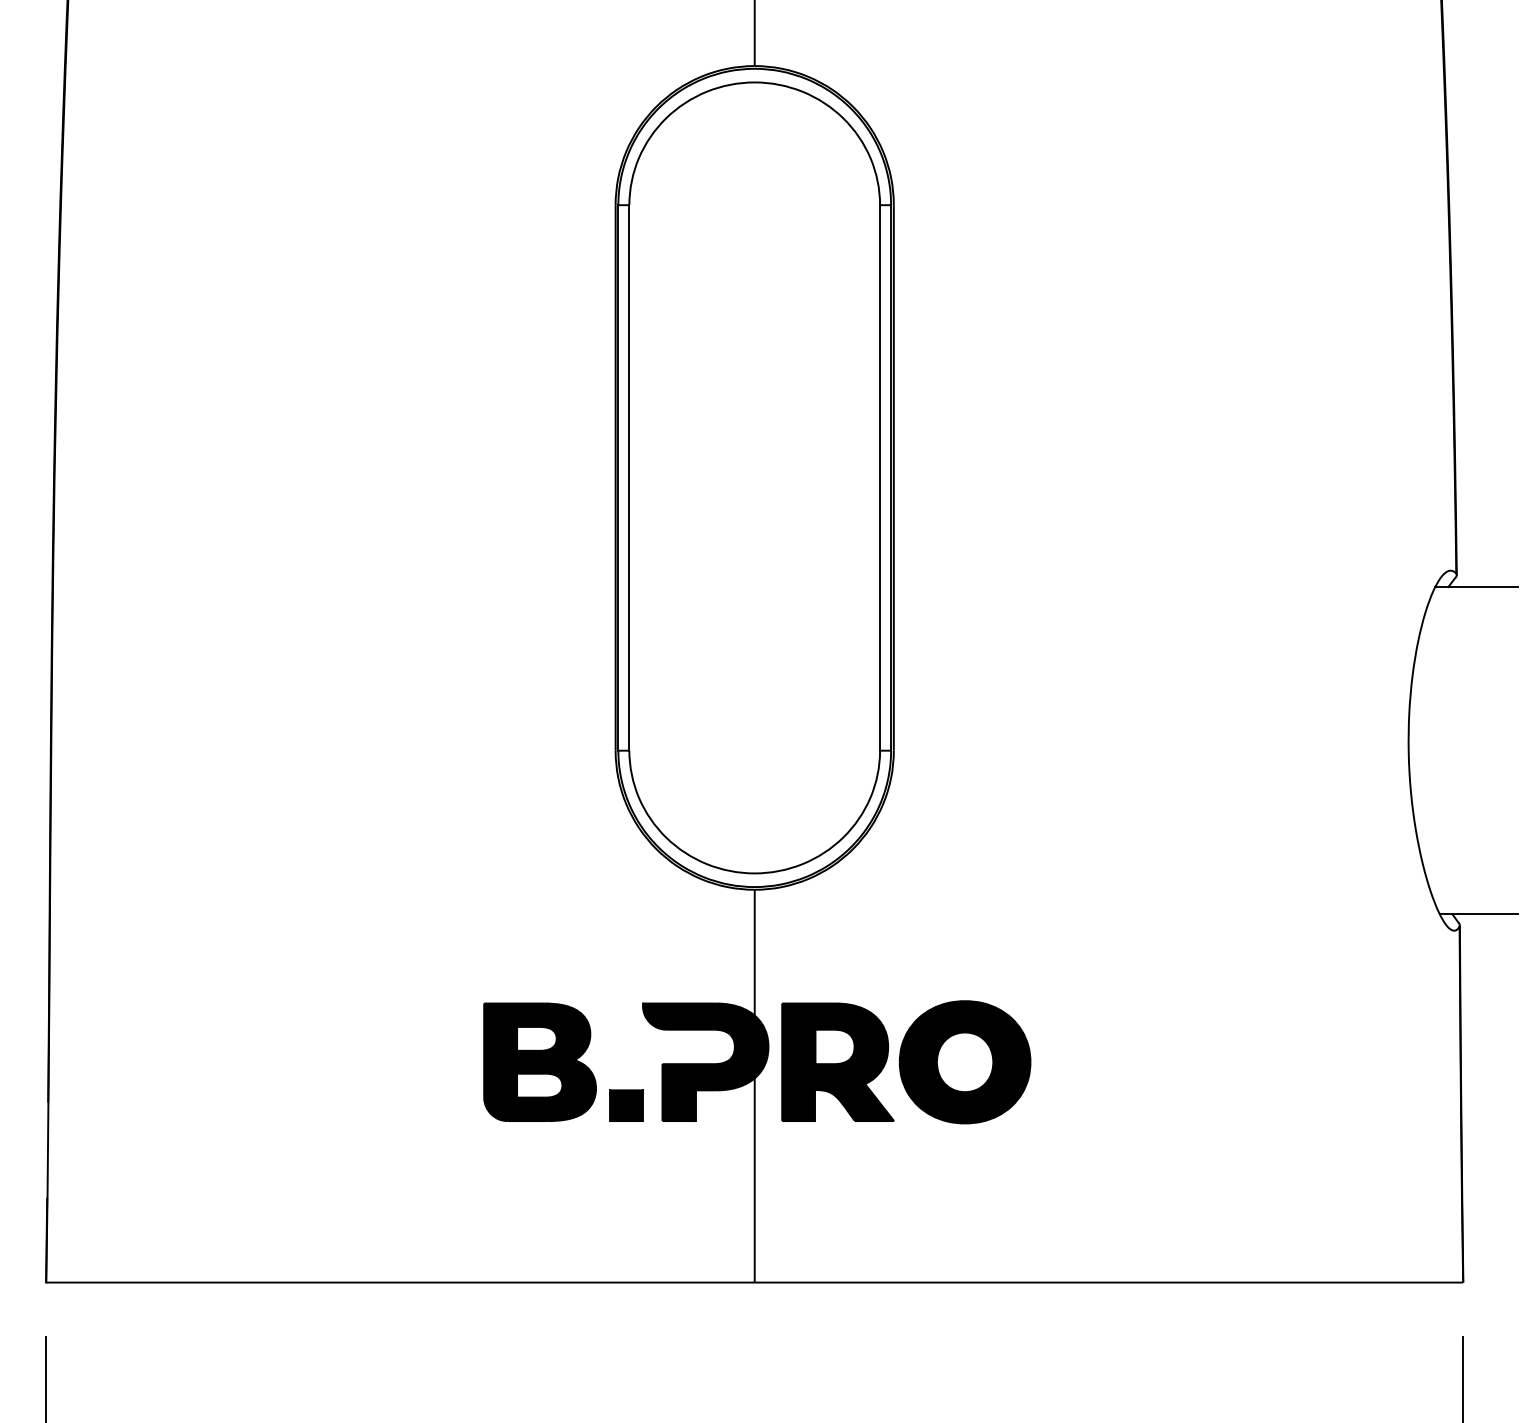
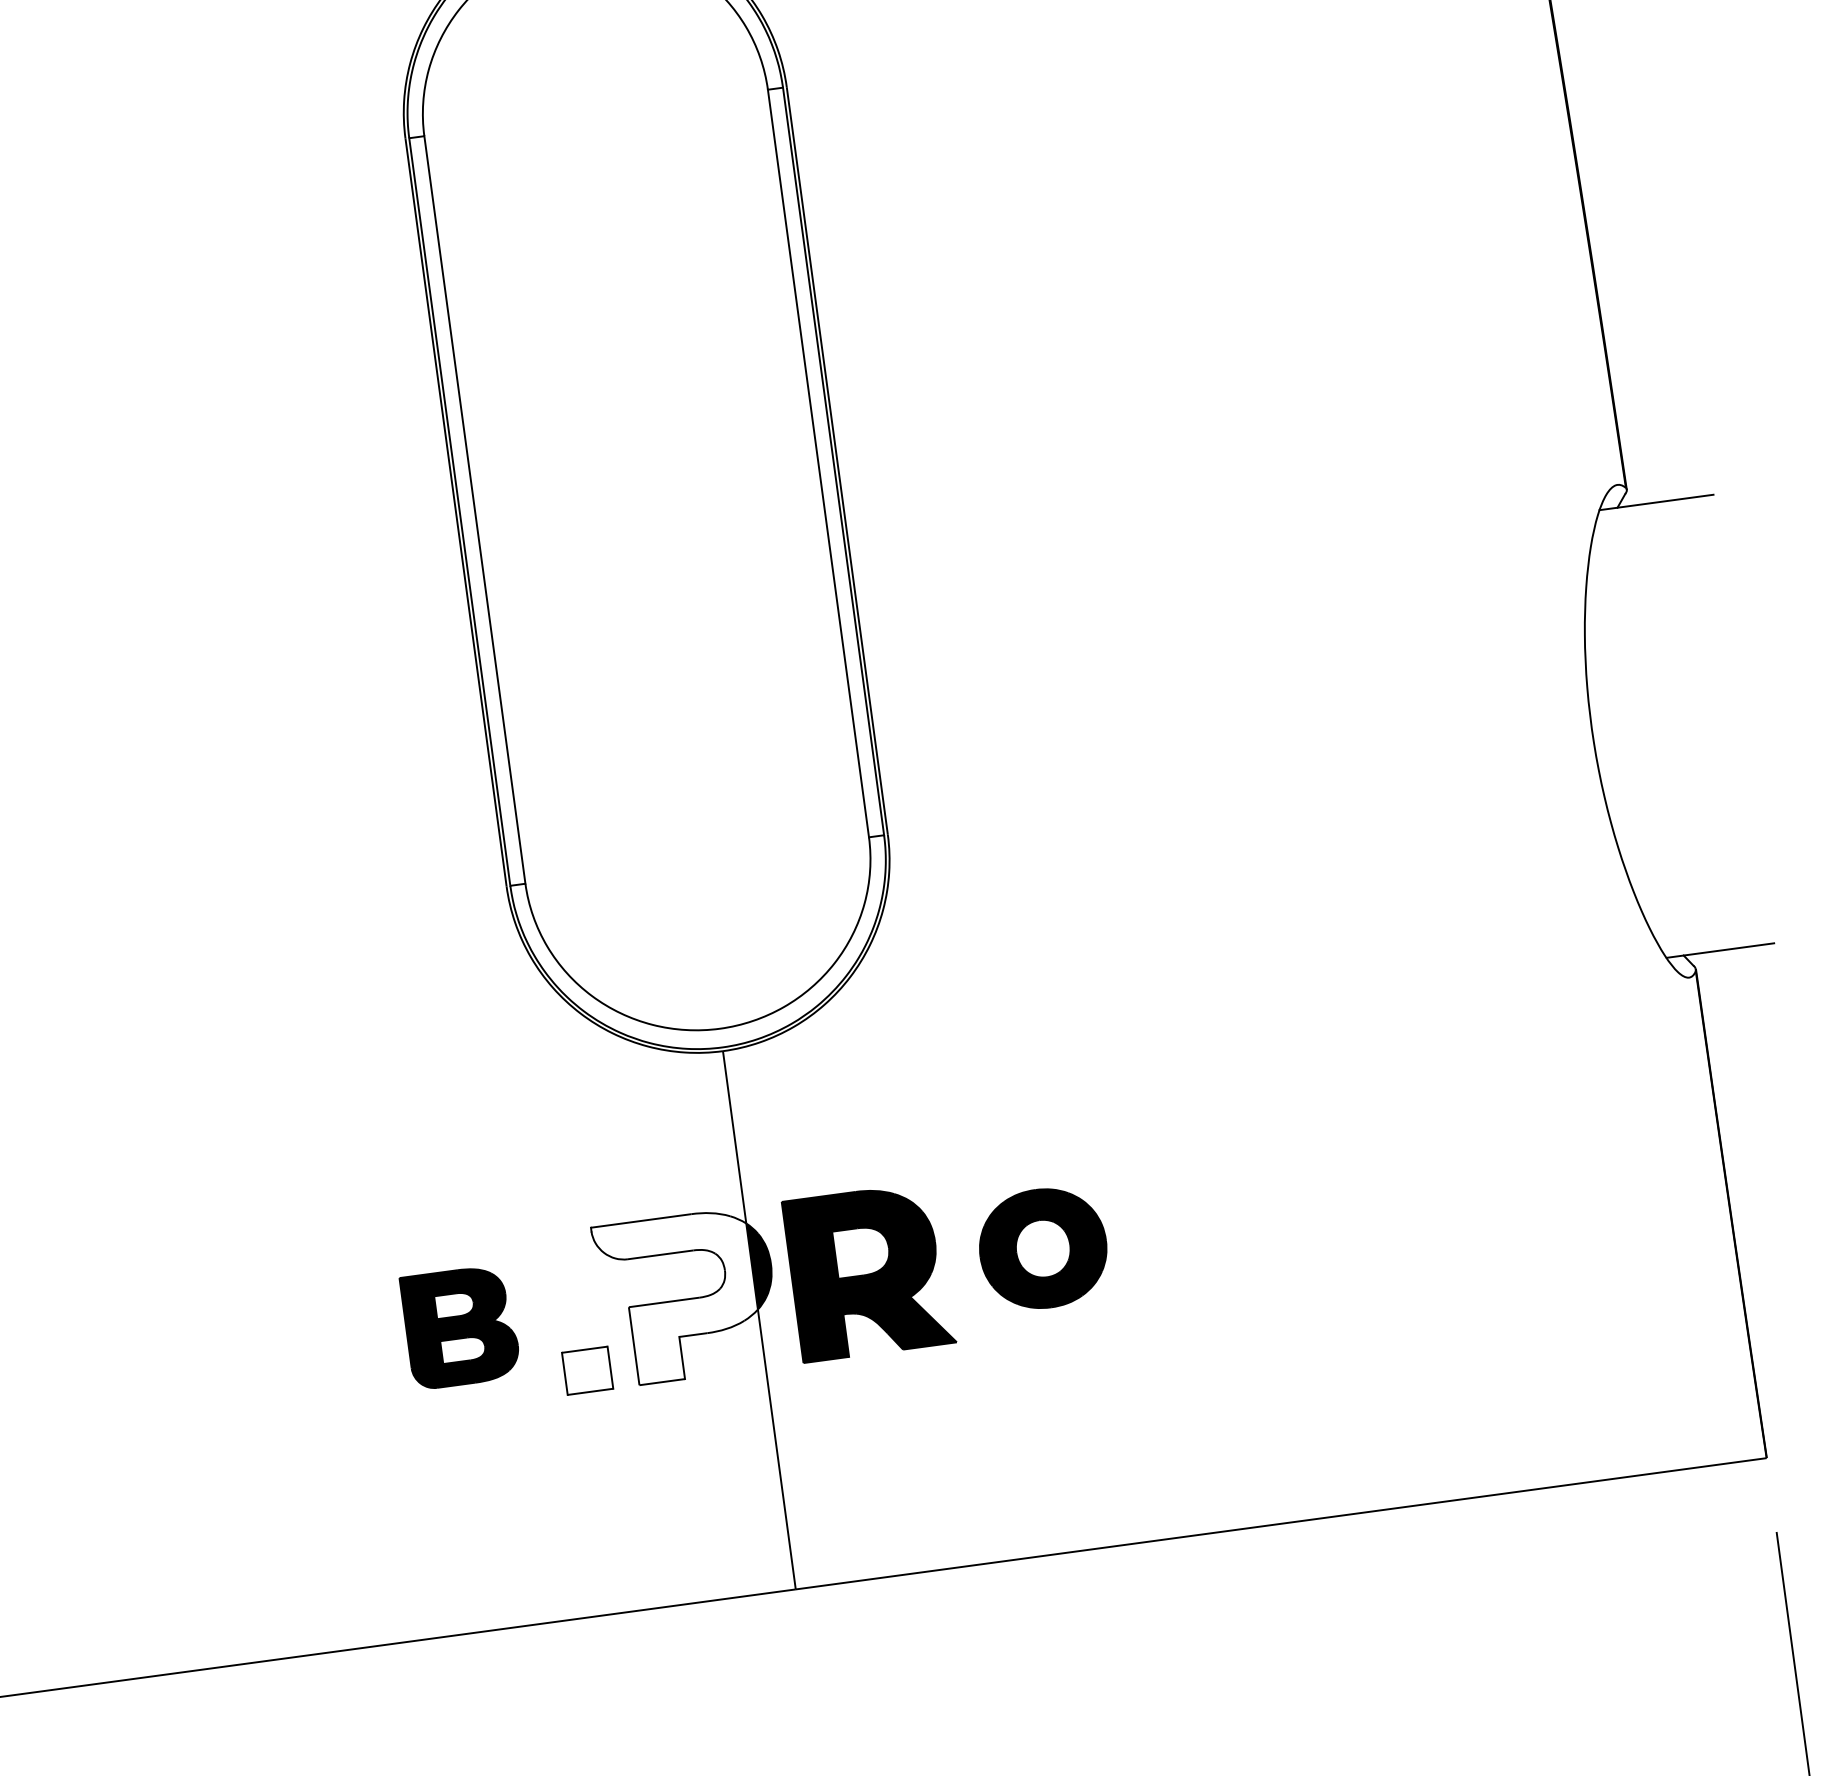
part: (539, 1061) -> (459, 1326), size x0.7
fill: (698, 1062) -> (677, 1298), removed
part: (964, 1062) -> (1042, 1248), size x0.7
fill: (626, 1105) -> (587, 1370), removed

